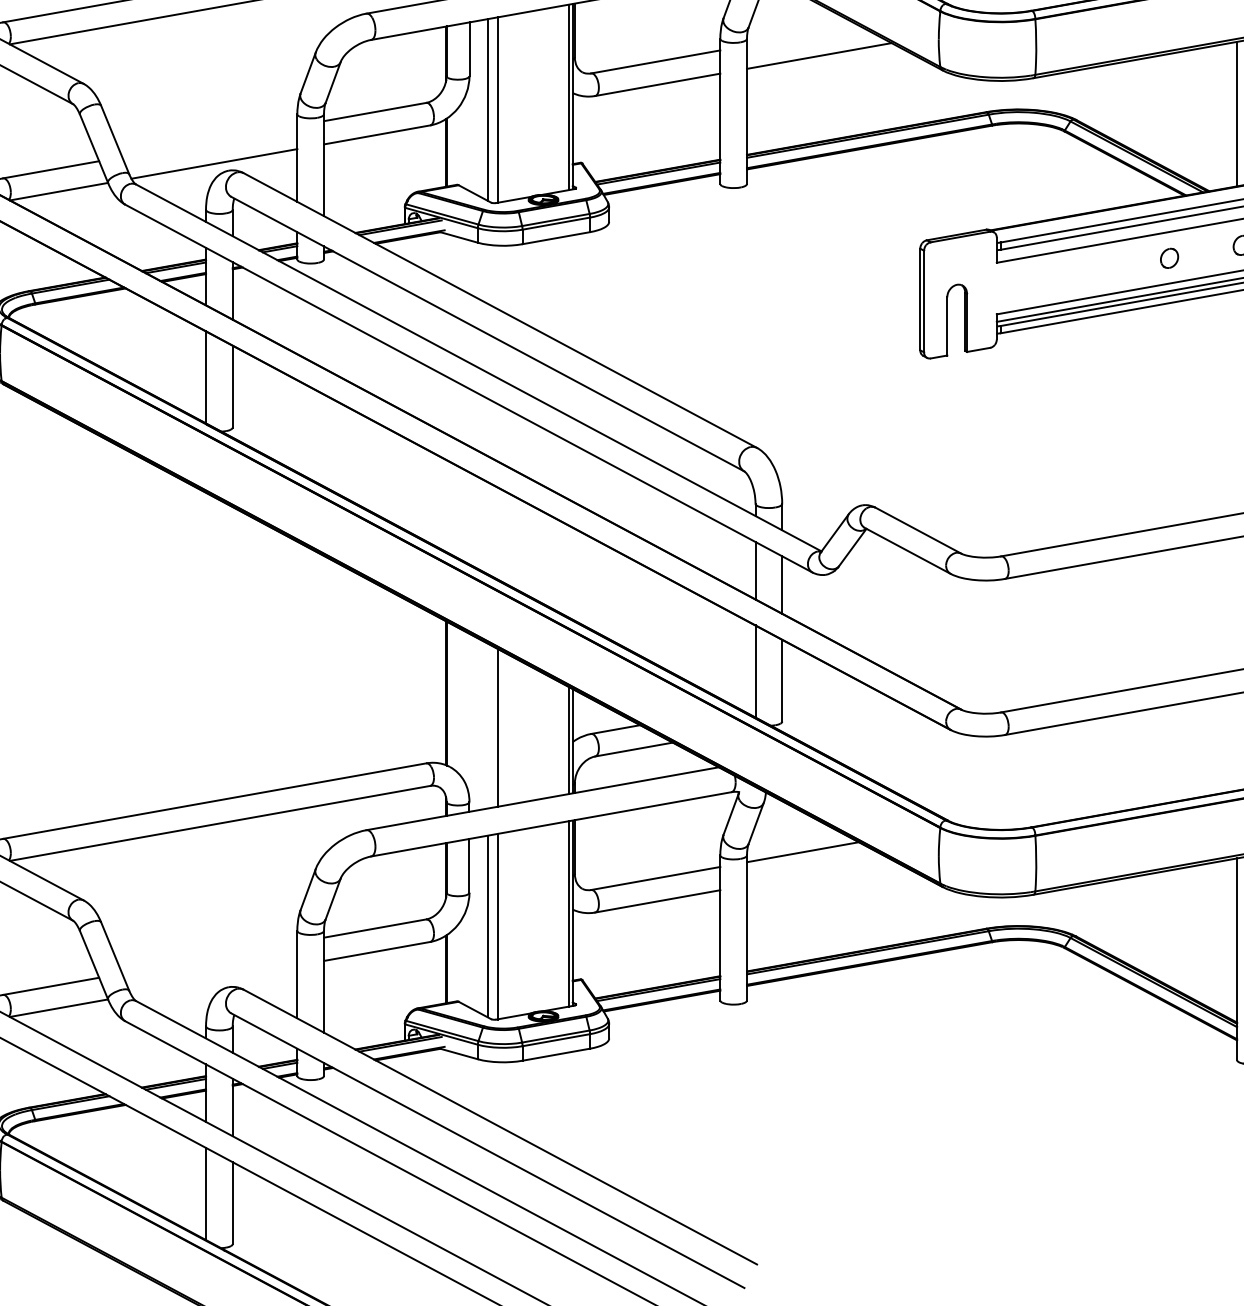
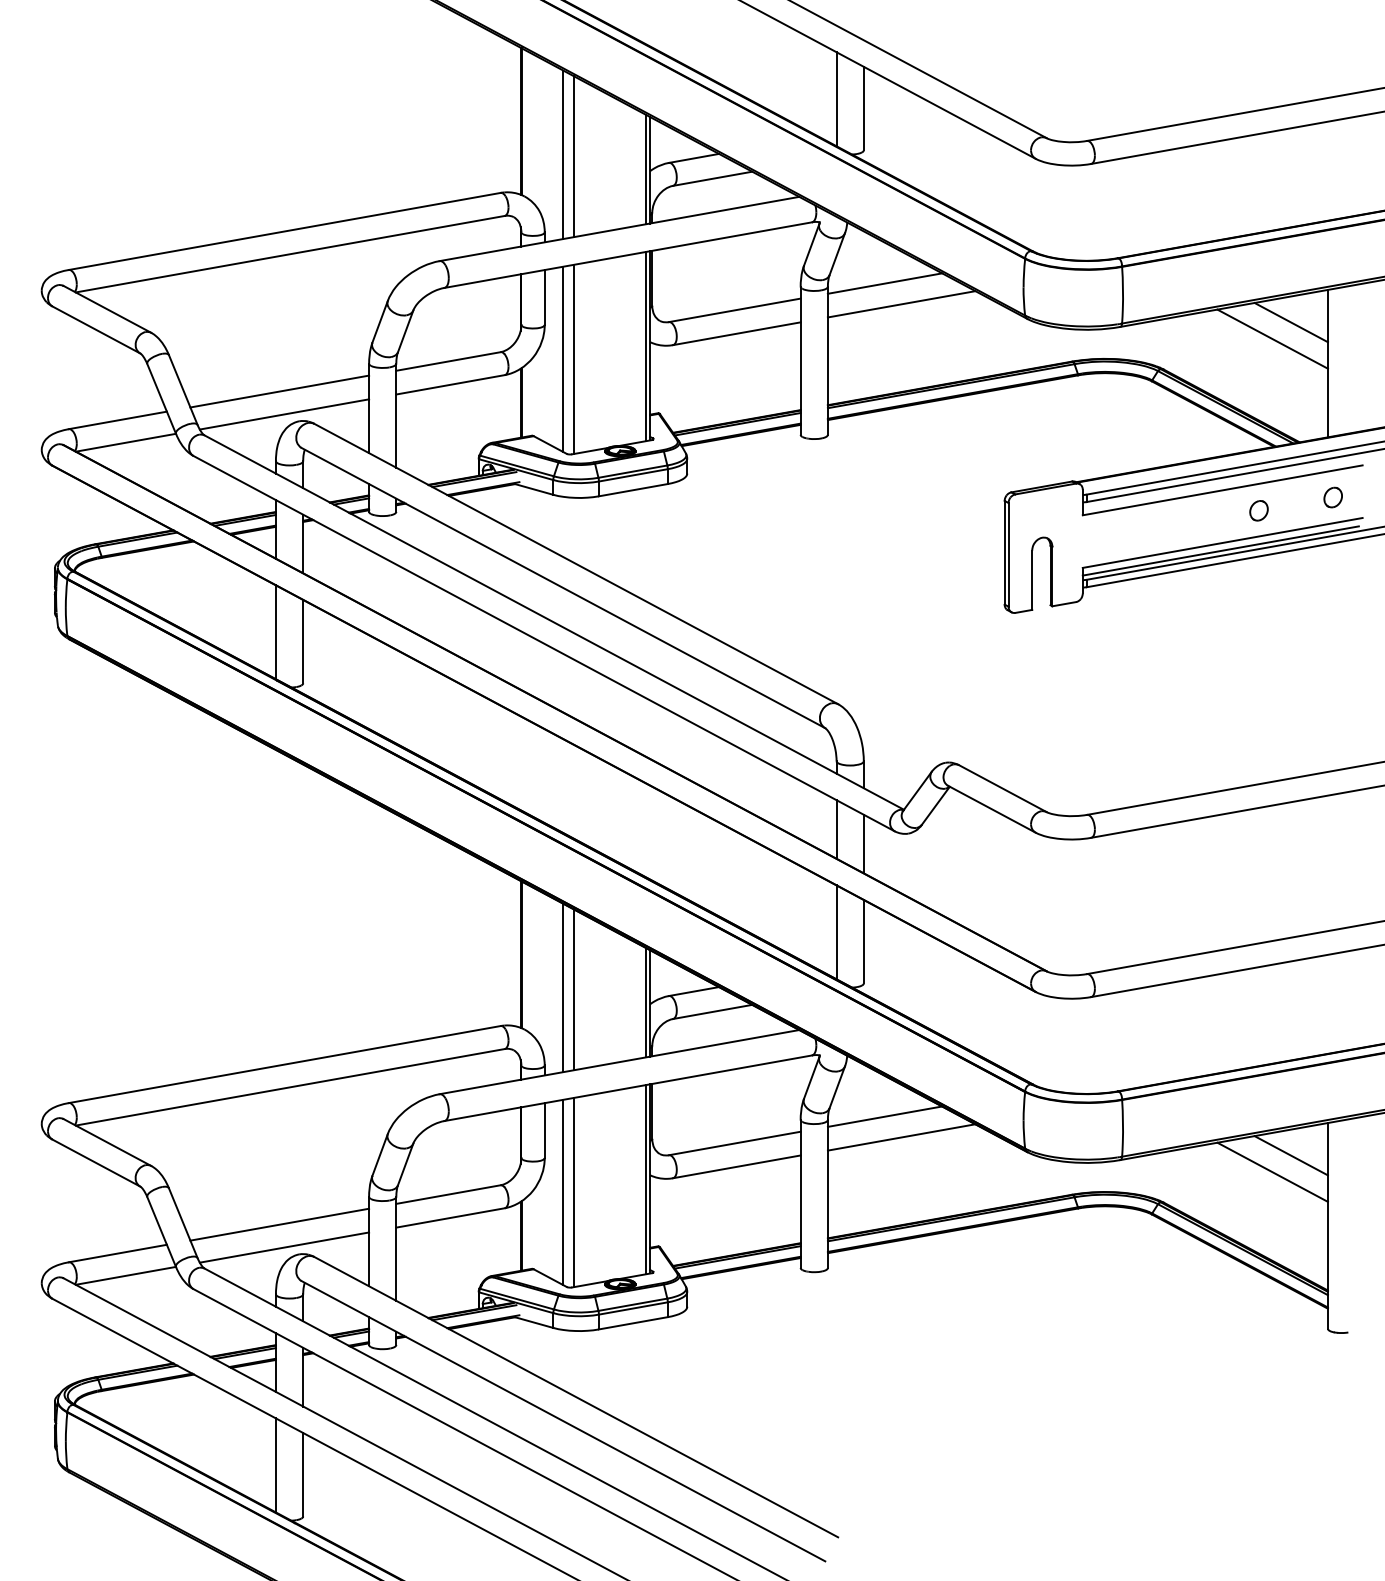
line: (802, 35) -> (884, 283), added
line: (1200, 73) -> (1290, 322), added
line: (1182, 89) -> (1272, 338), added
line: (209, 141) -> (279, 391), added
line: (487, 725) -> (563, 987), added
line: (819, 872) -> (901, 1137), added
line: (1200, 890) -> (1290, 1155), added
line: (1182, 905) -> (1272, 1171), added
line: (209, 957) -> (279, 1224), added
line: (214, 980) -> (284, 1247), added

